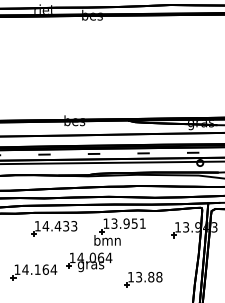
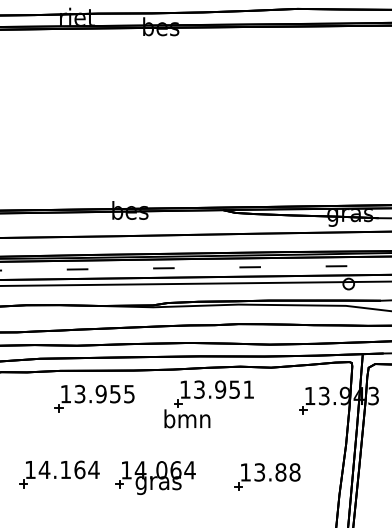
text: (59, 226) -> (103, 394), 14.433 -> 13.955
part: (89, 262) -> (155, 478), moved
part: (143, 279) -> (267, 476), moved

